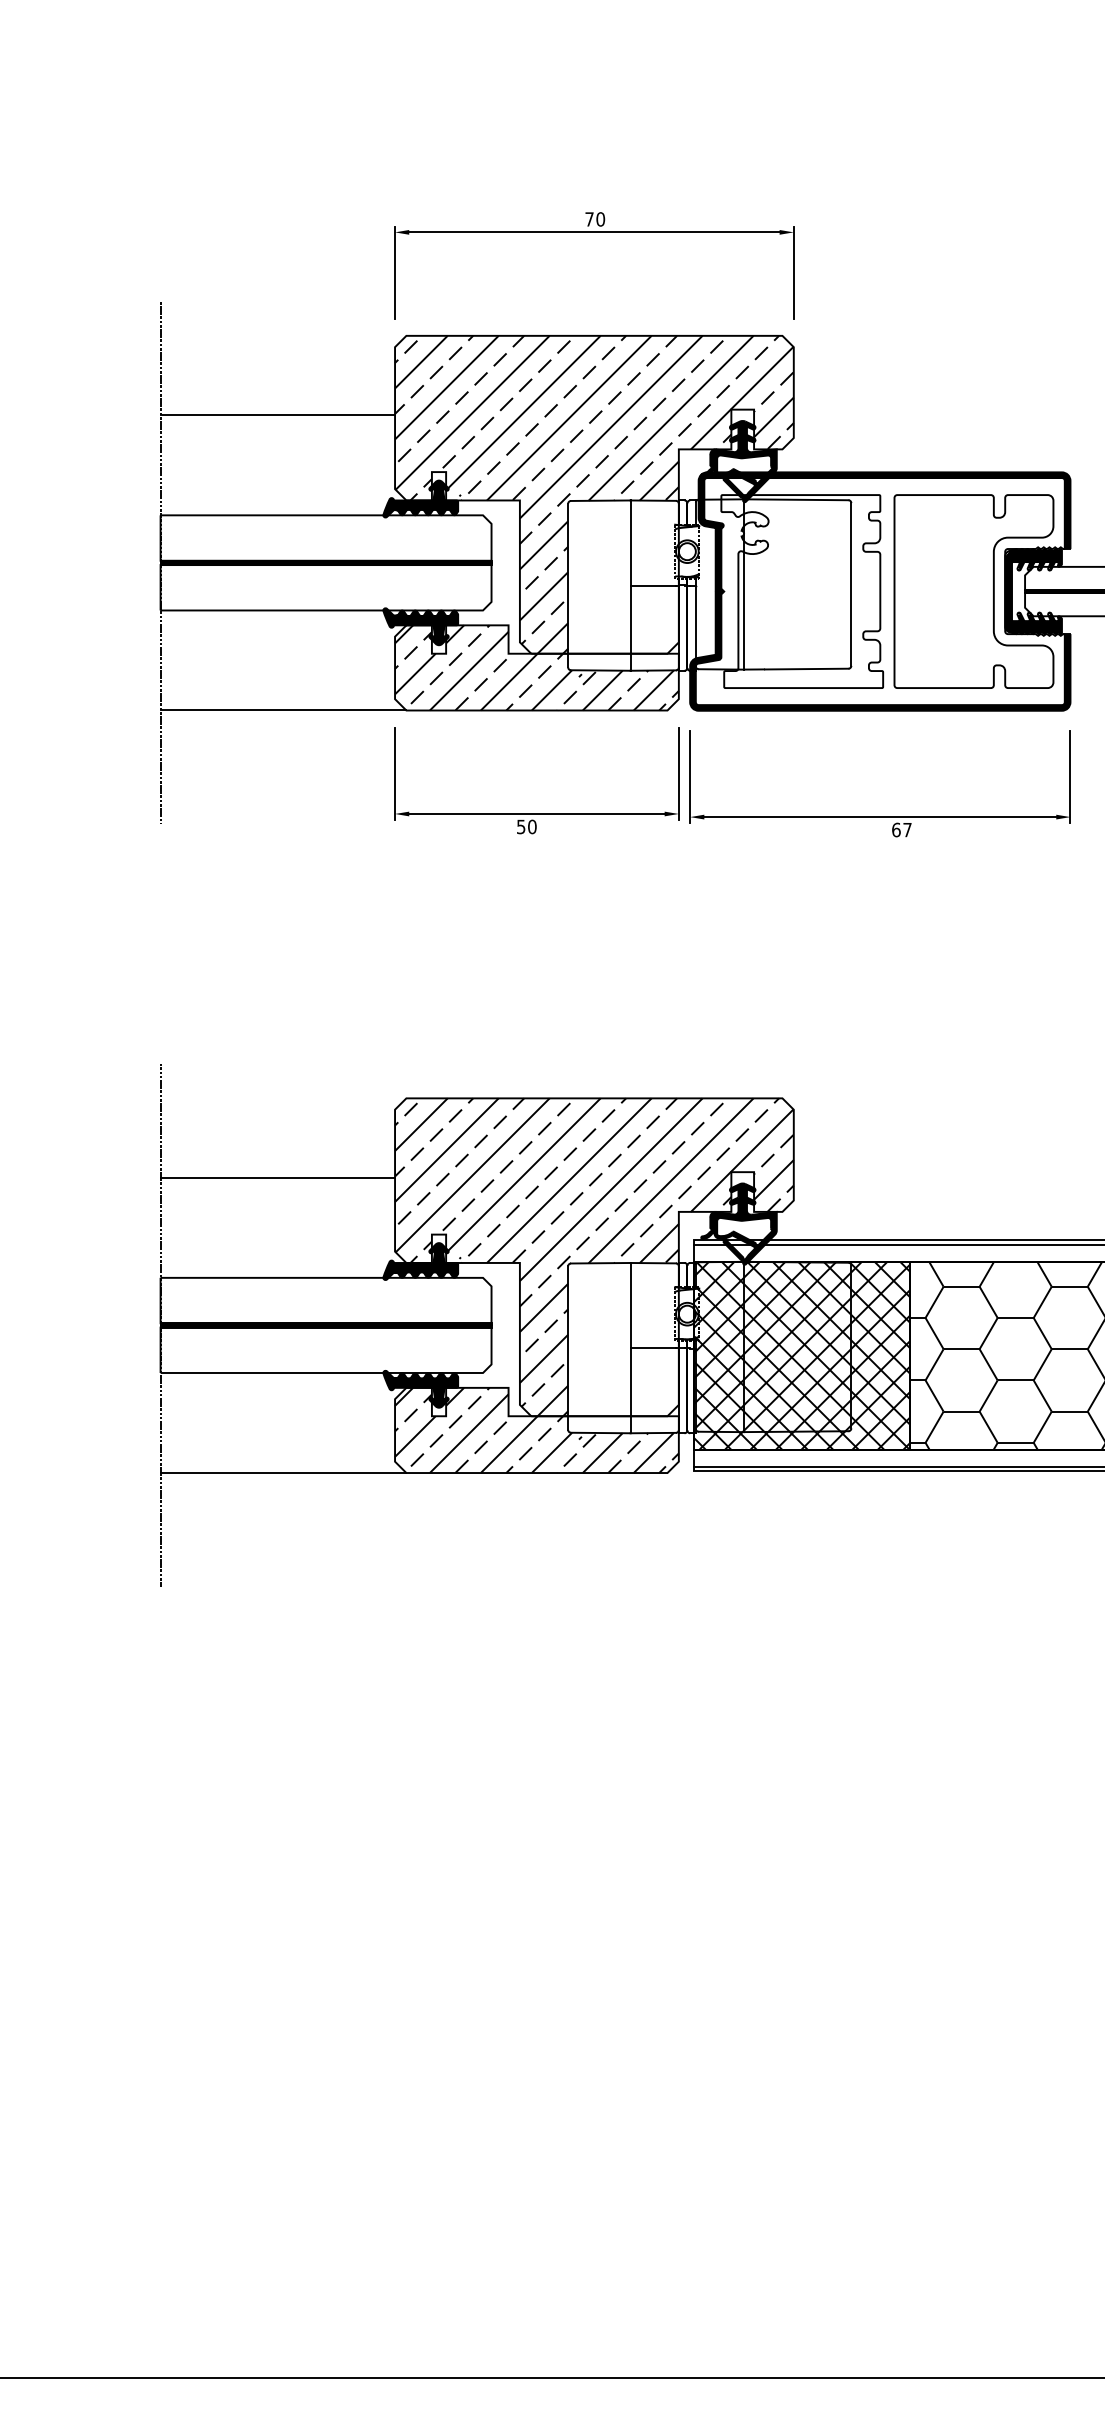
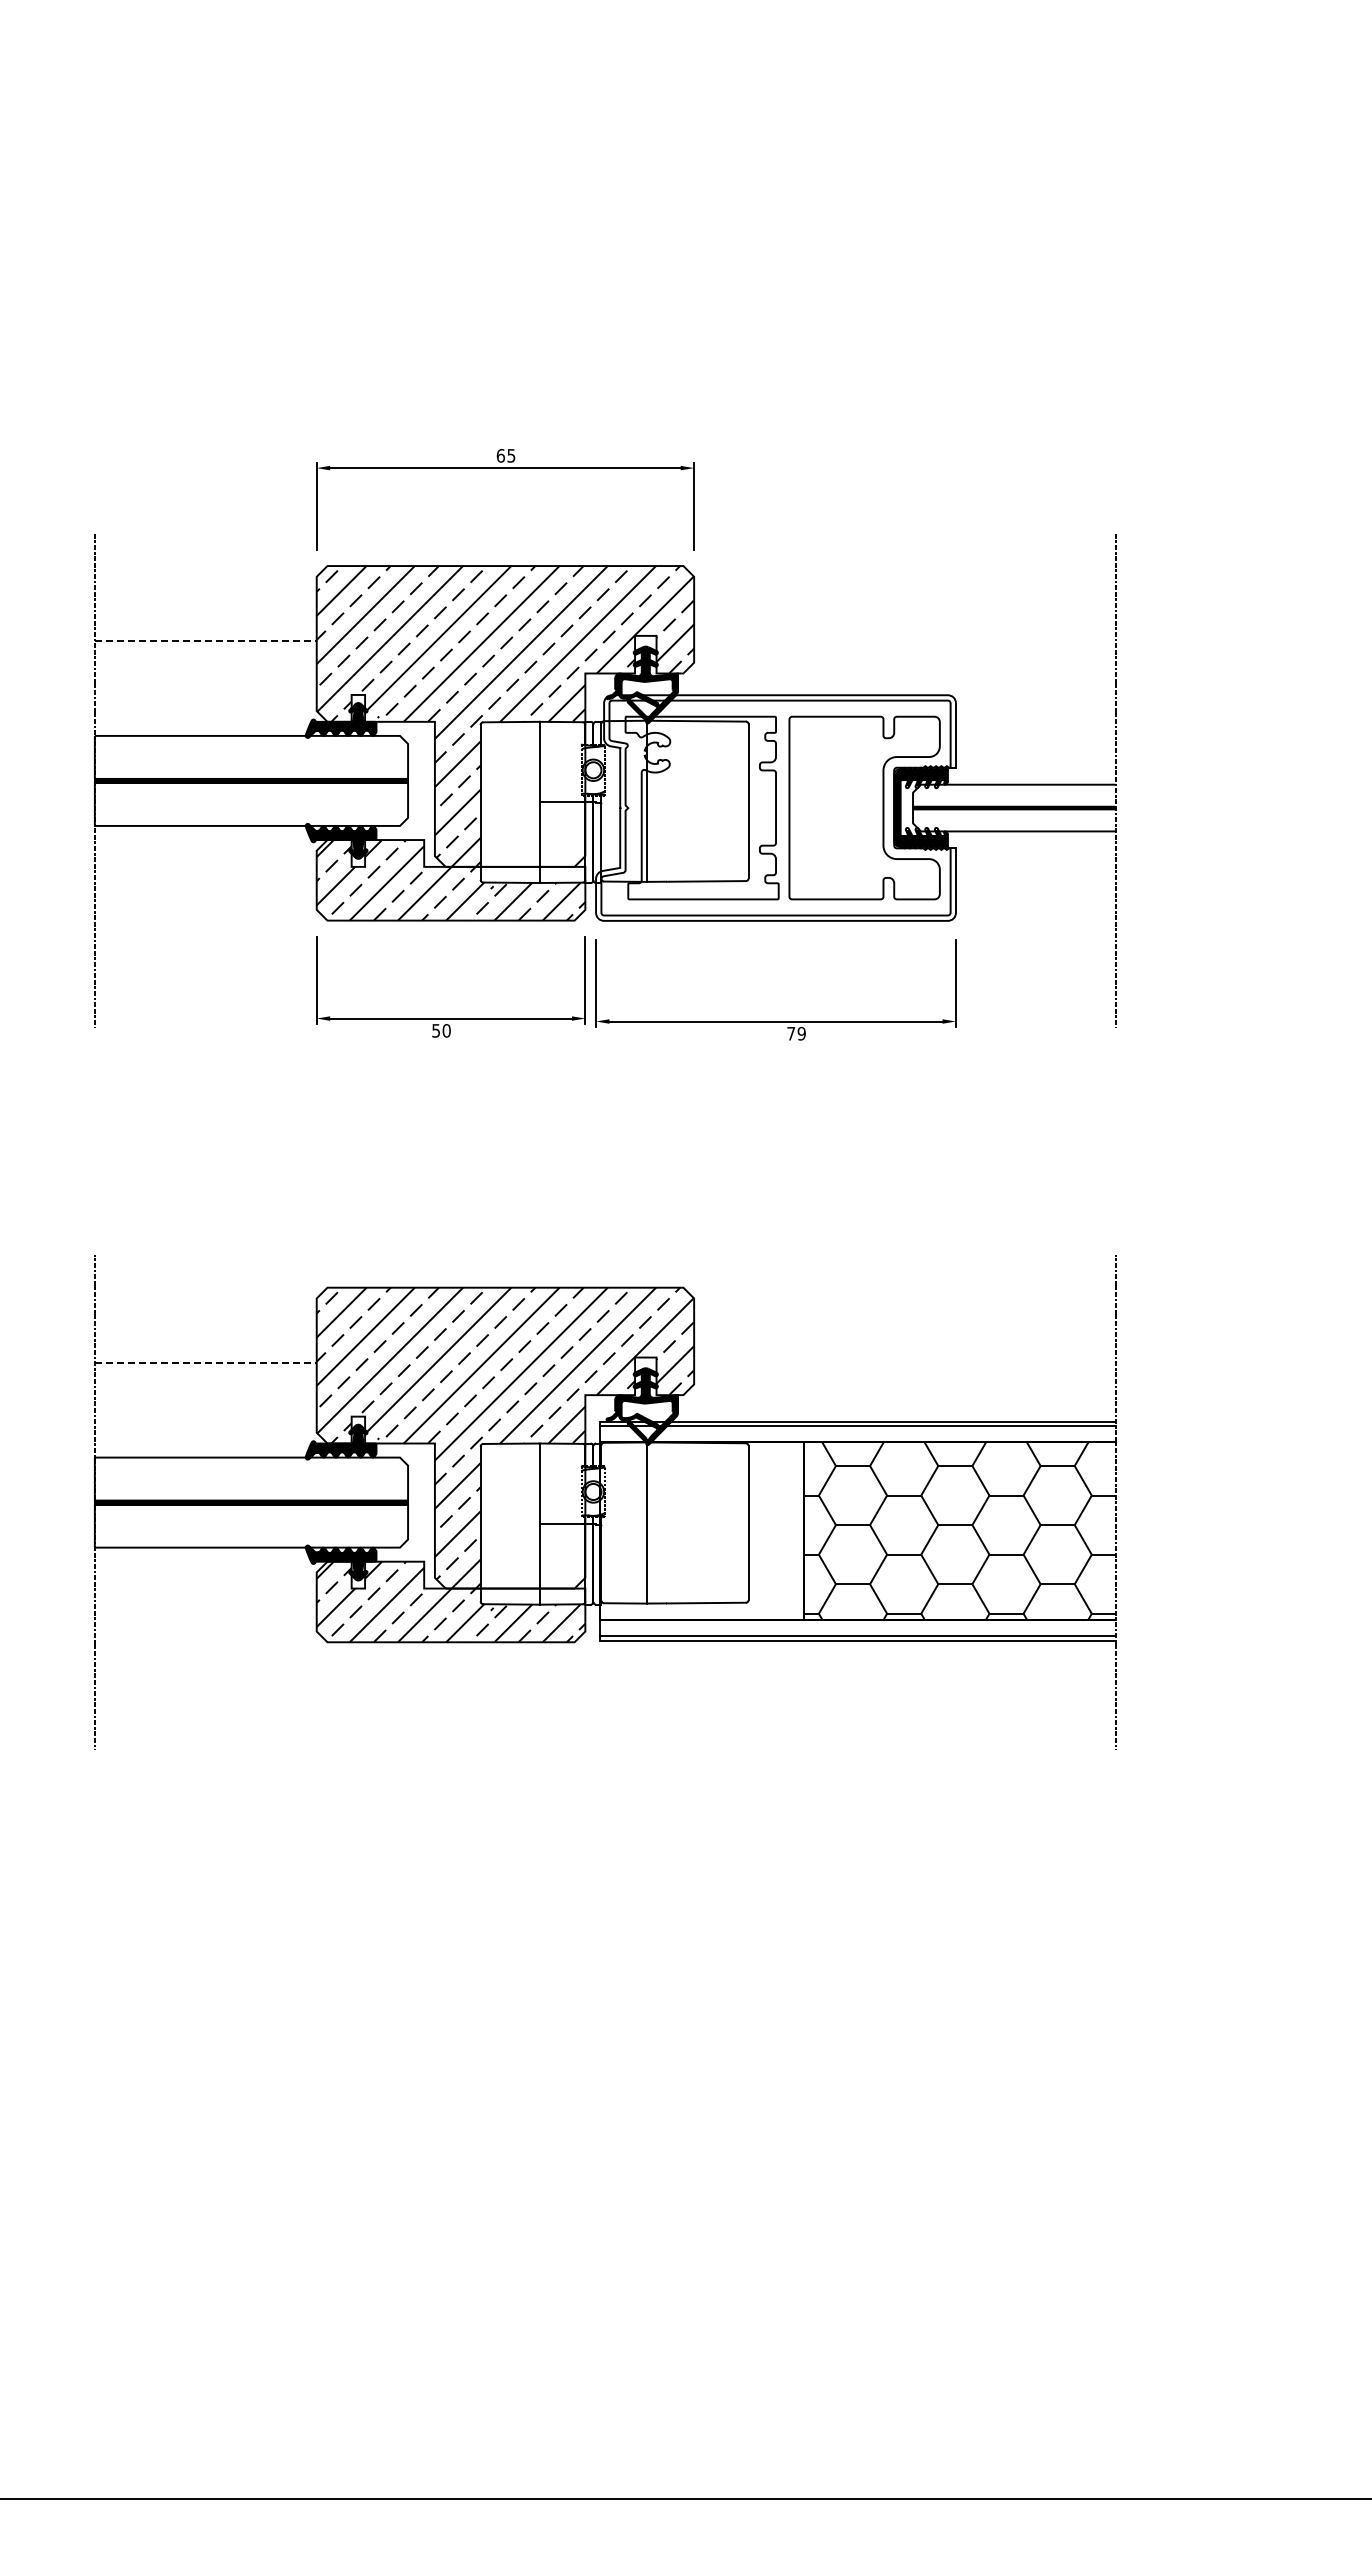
text: (594, 219) -> (505, 455), 70 -> 65
line: (277, 415) -> (205, 641), solid -> dashed
fill: (879, 590) -> (775, 807), removed
line: (282, 710) -> (210, 920), removed
text: (901, 829) -> (796, 1033), 67 -> 79
line: (277, 1177) -> (205, 1362), solid -> dashed
hatch: (802, 1355) -> (702, 1531), removed
line: (282, 1473) -> (210, 1642), removed

